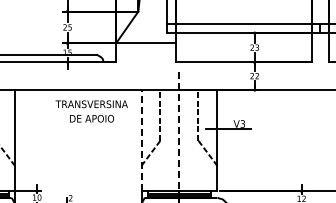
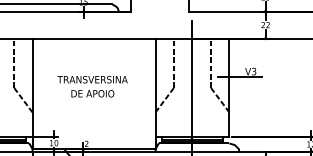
text: (91, 111) -> (92, 86), moved
line: (179, 131) -> (192, 78), dashed -> solid
line: (141, 140) -> (155, 87), dashed -> solid

